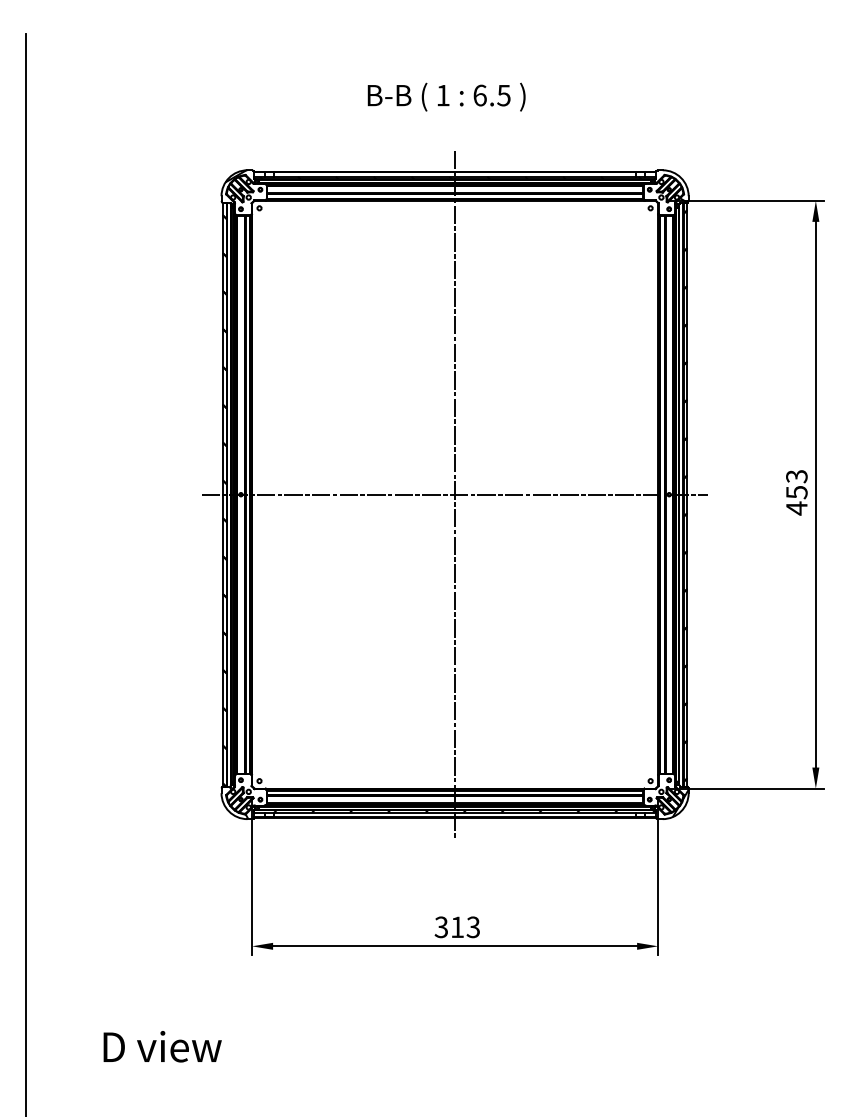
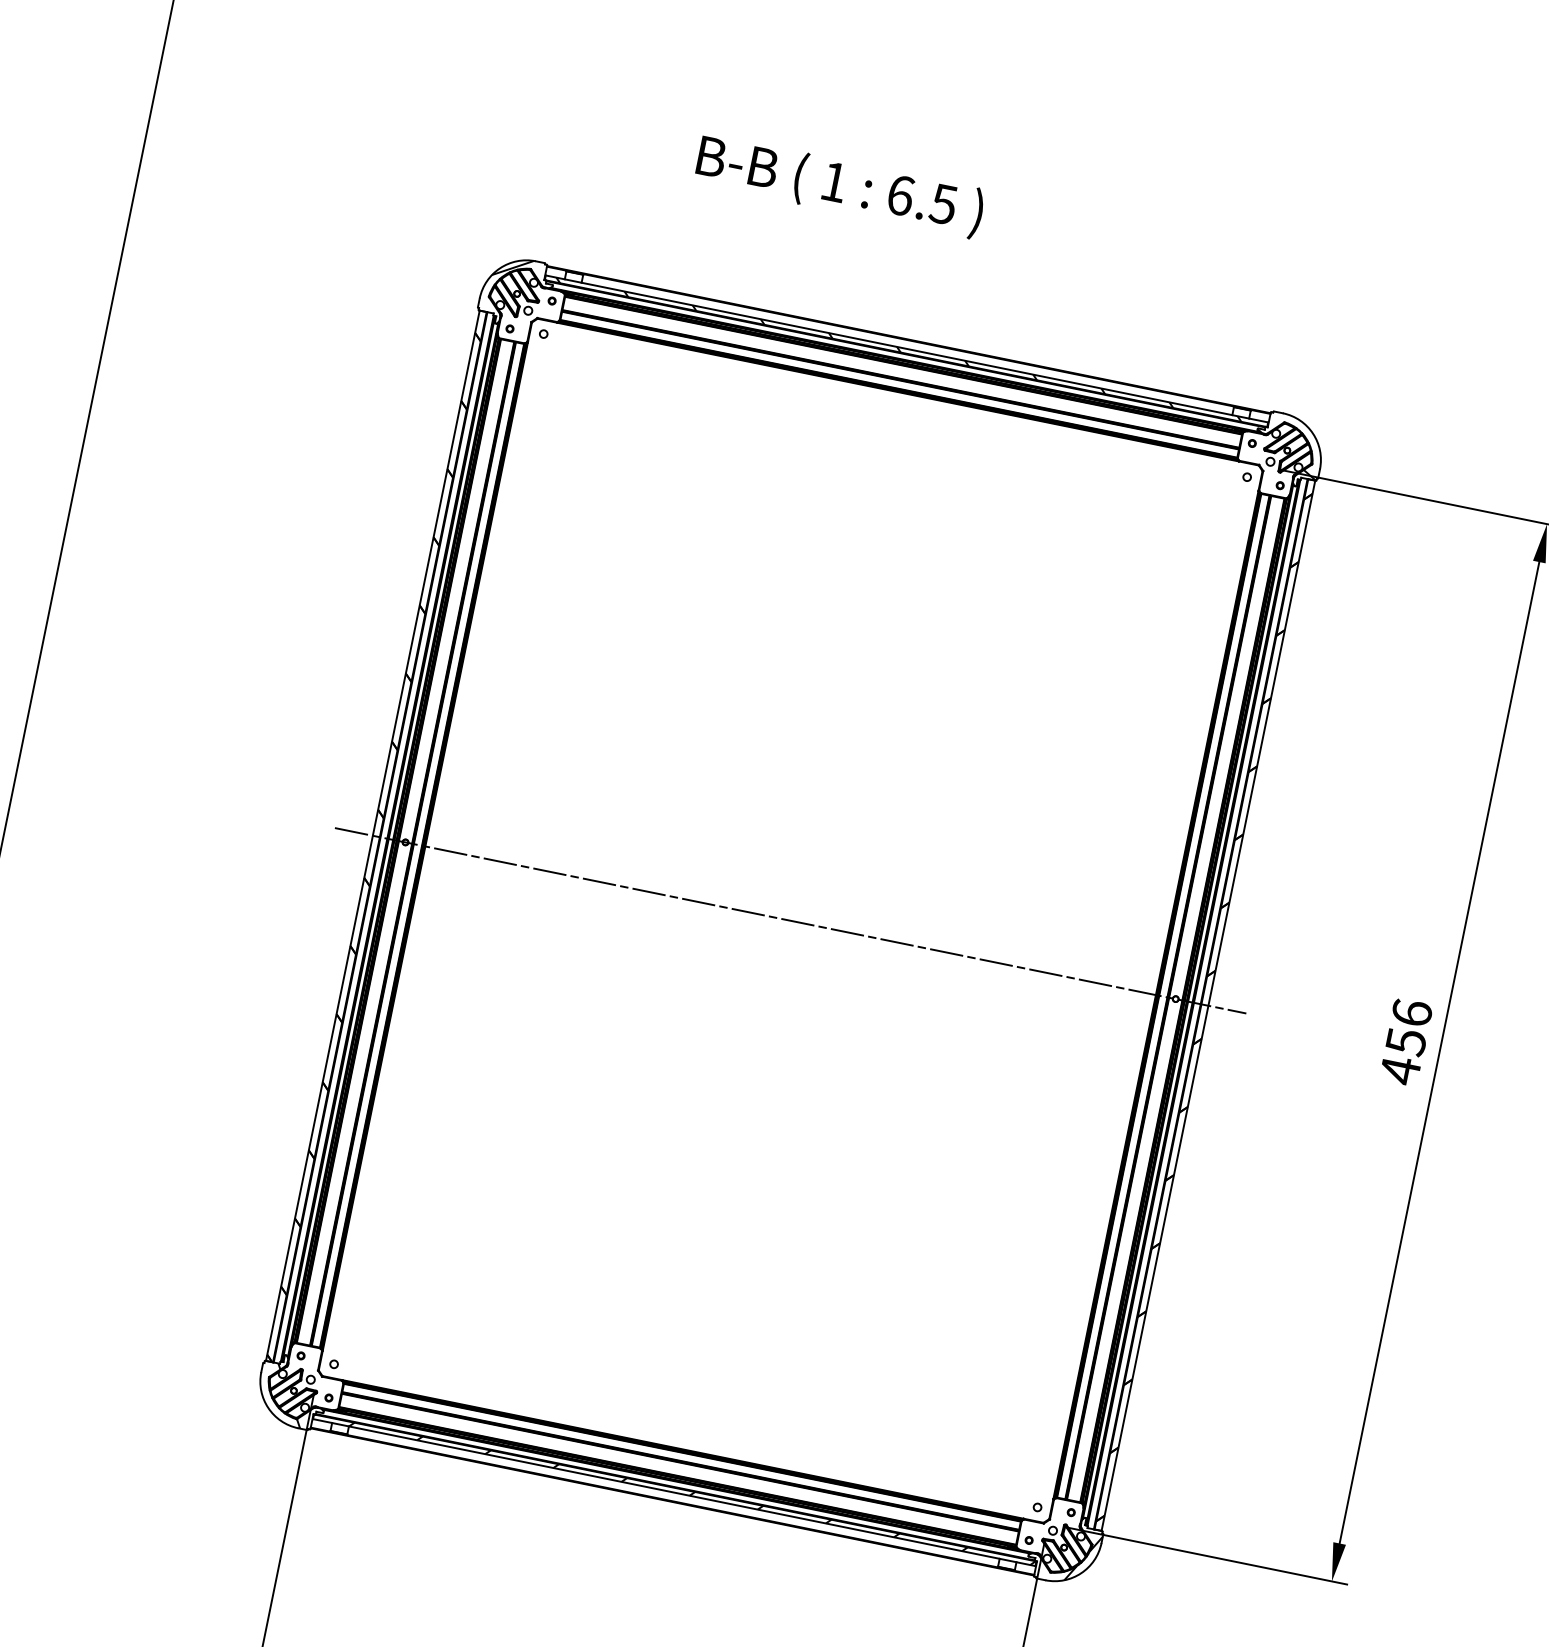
text: (446, 96) -> (839, 184), moved
text: (796, 476) -> (1411, 1012), 453 -> 456
line: (455, 494) -> (791, 920), removed

